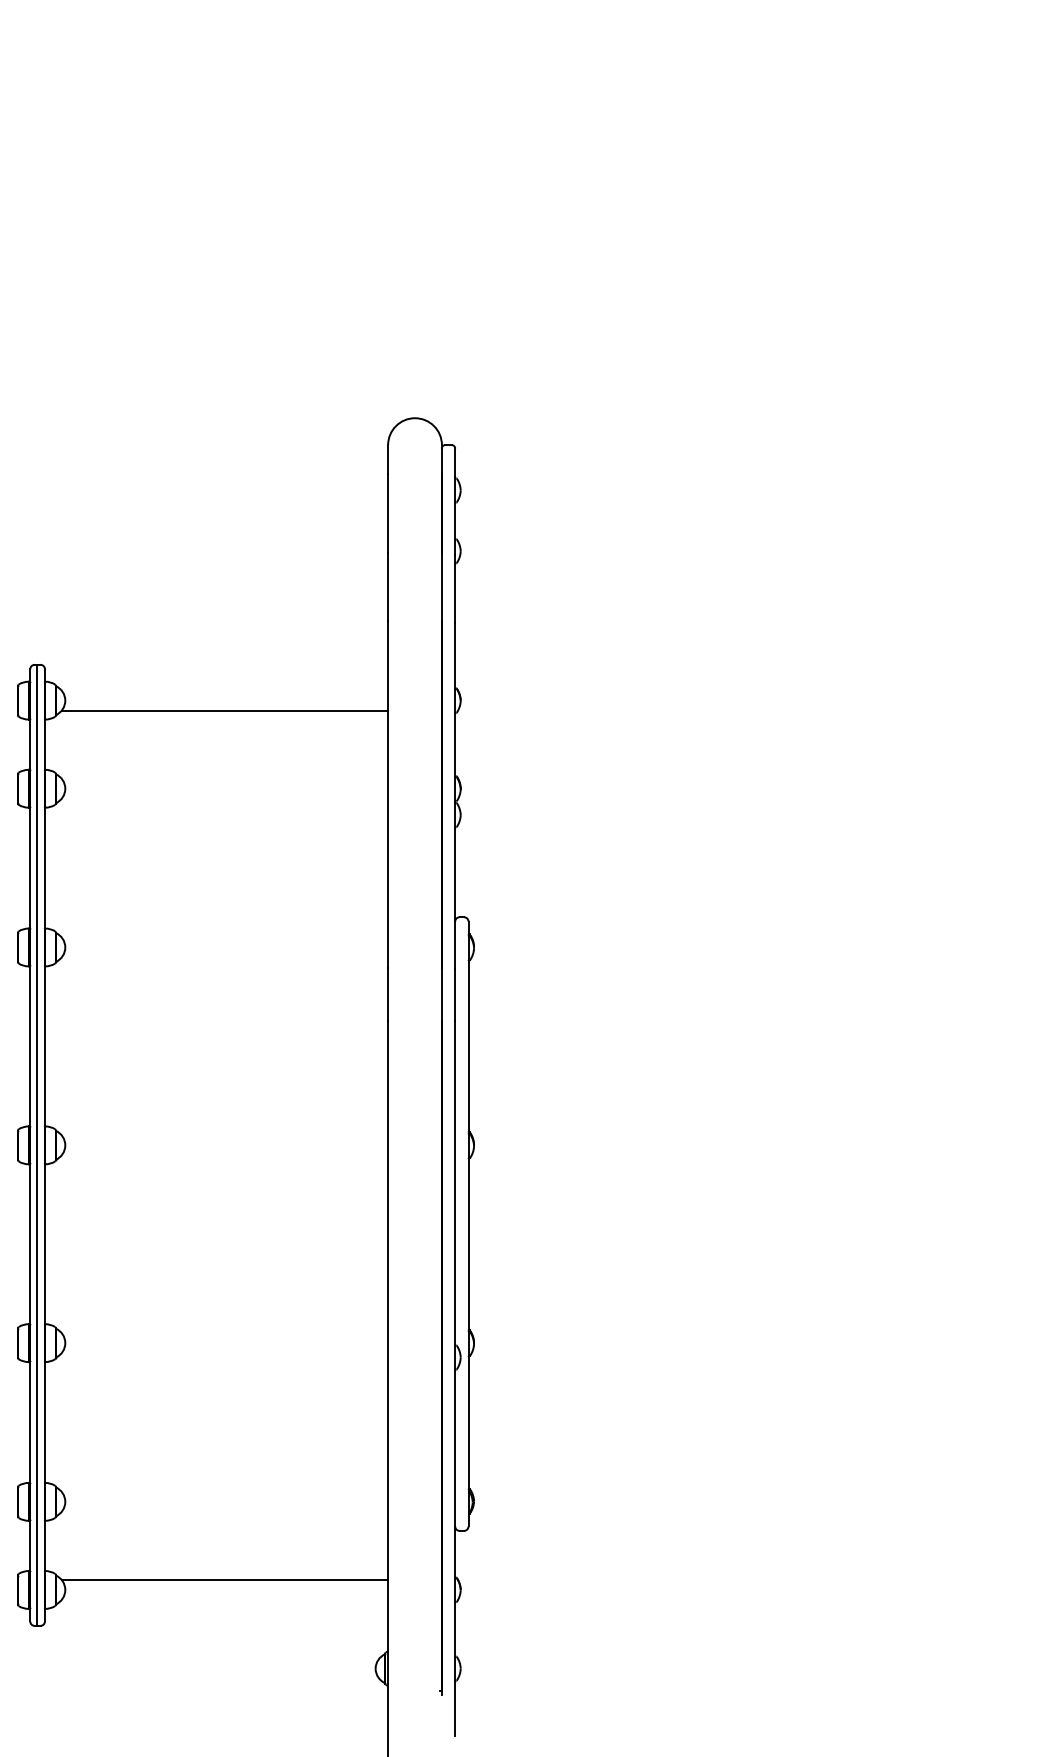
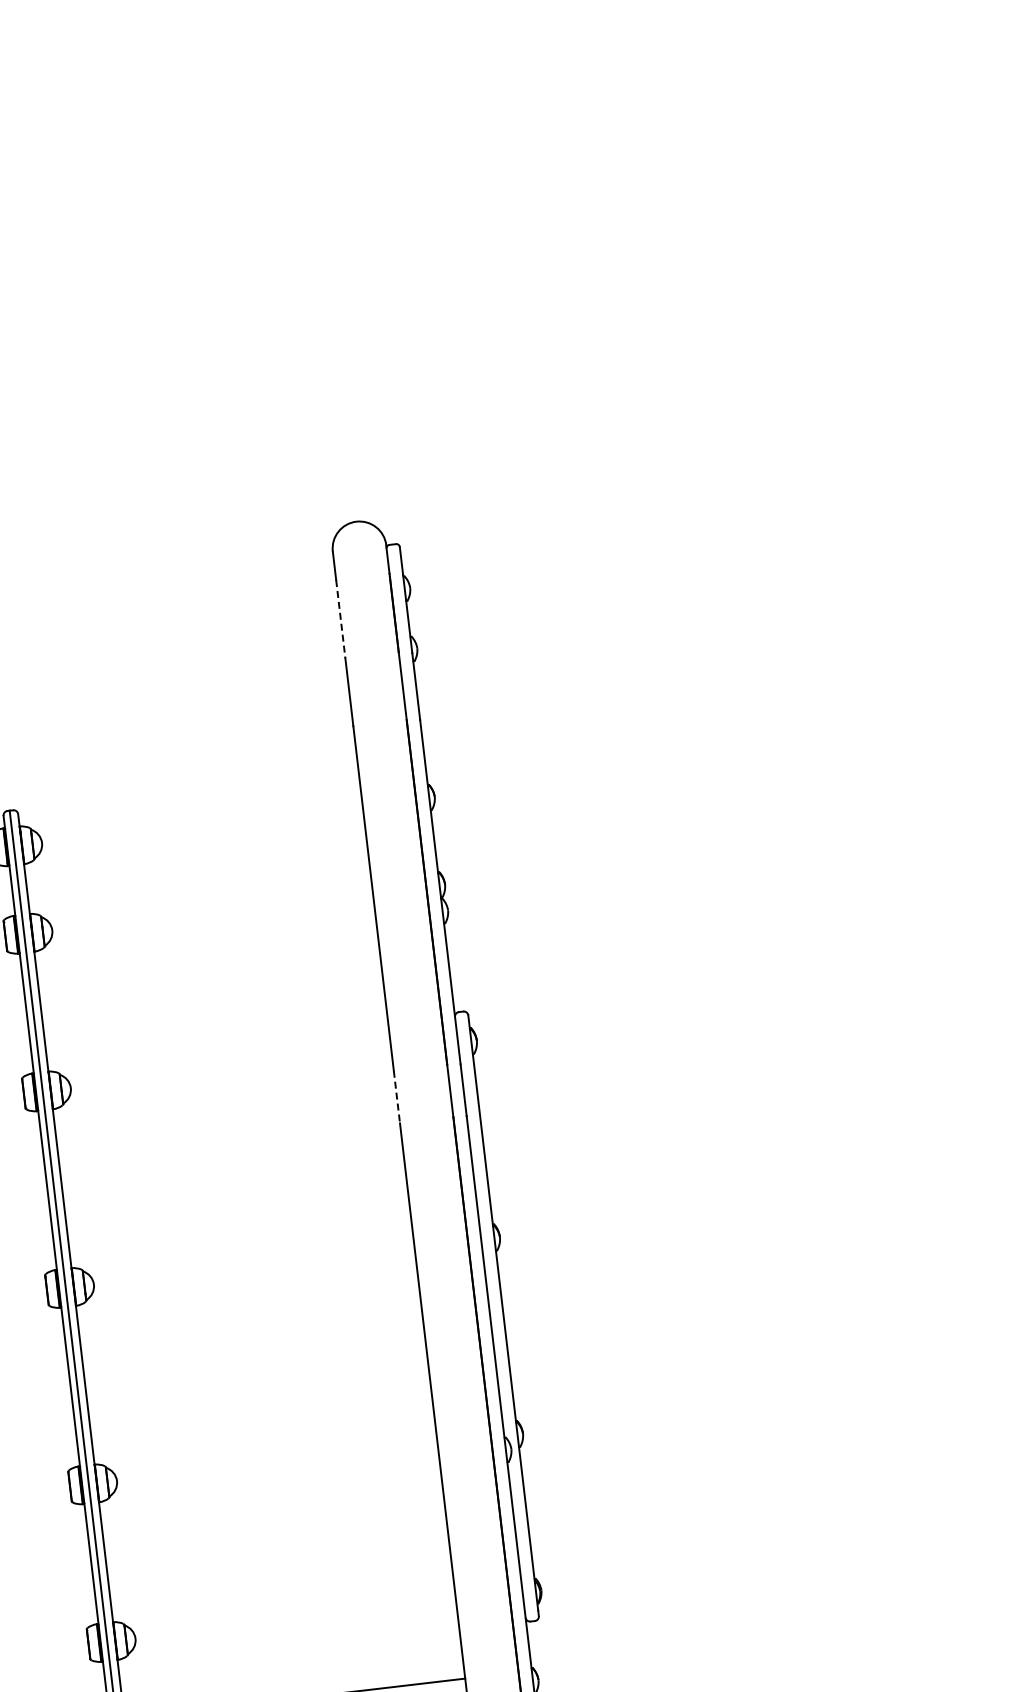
line: (388, 513) -> (341, 619), solid -> dashed
line: (224, 710) -> (201, 834), removed
line: (388, 994) -> (397, 1097), solid -> dashed

